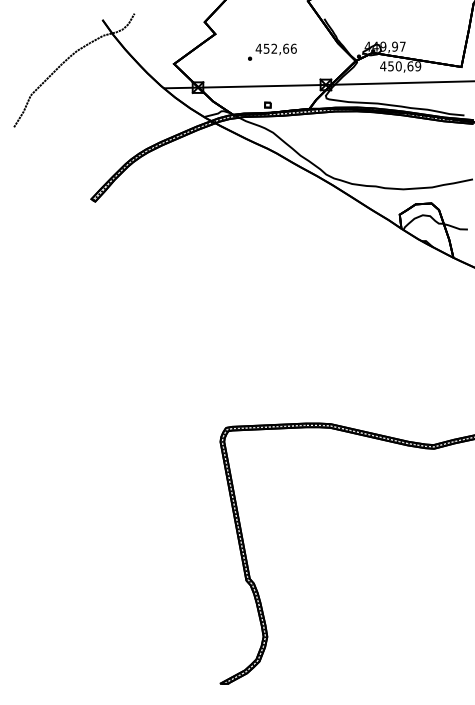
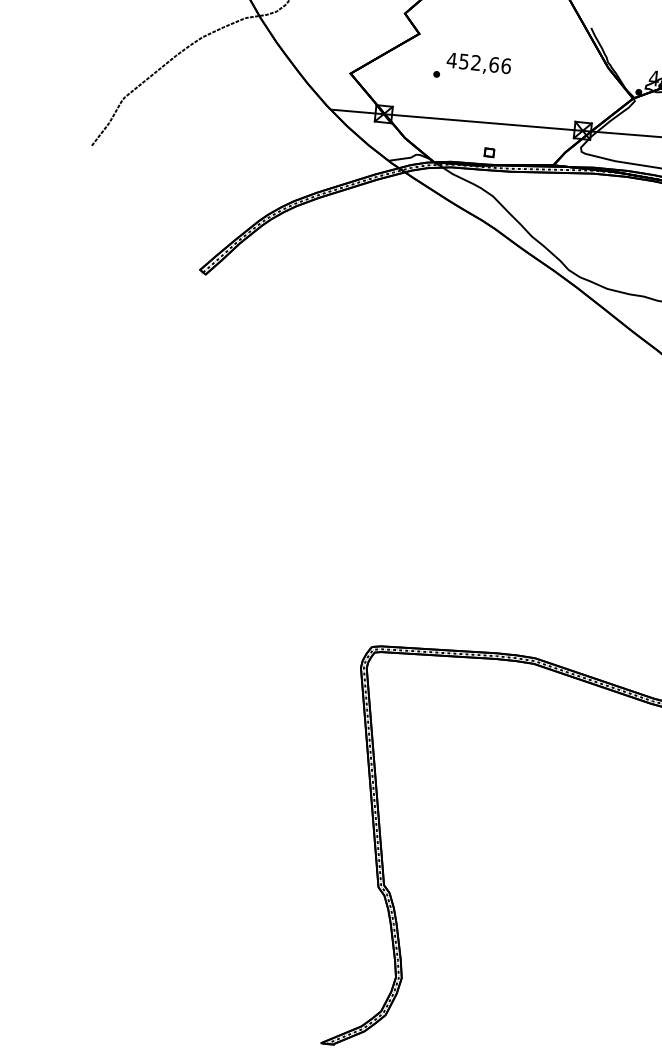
text: (272, 51) -> (472, 66), moved

